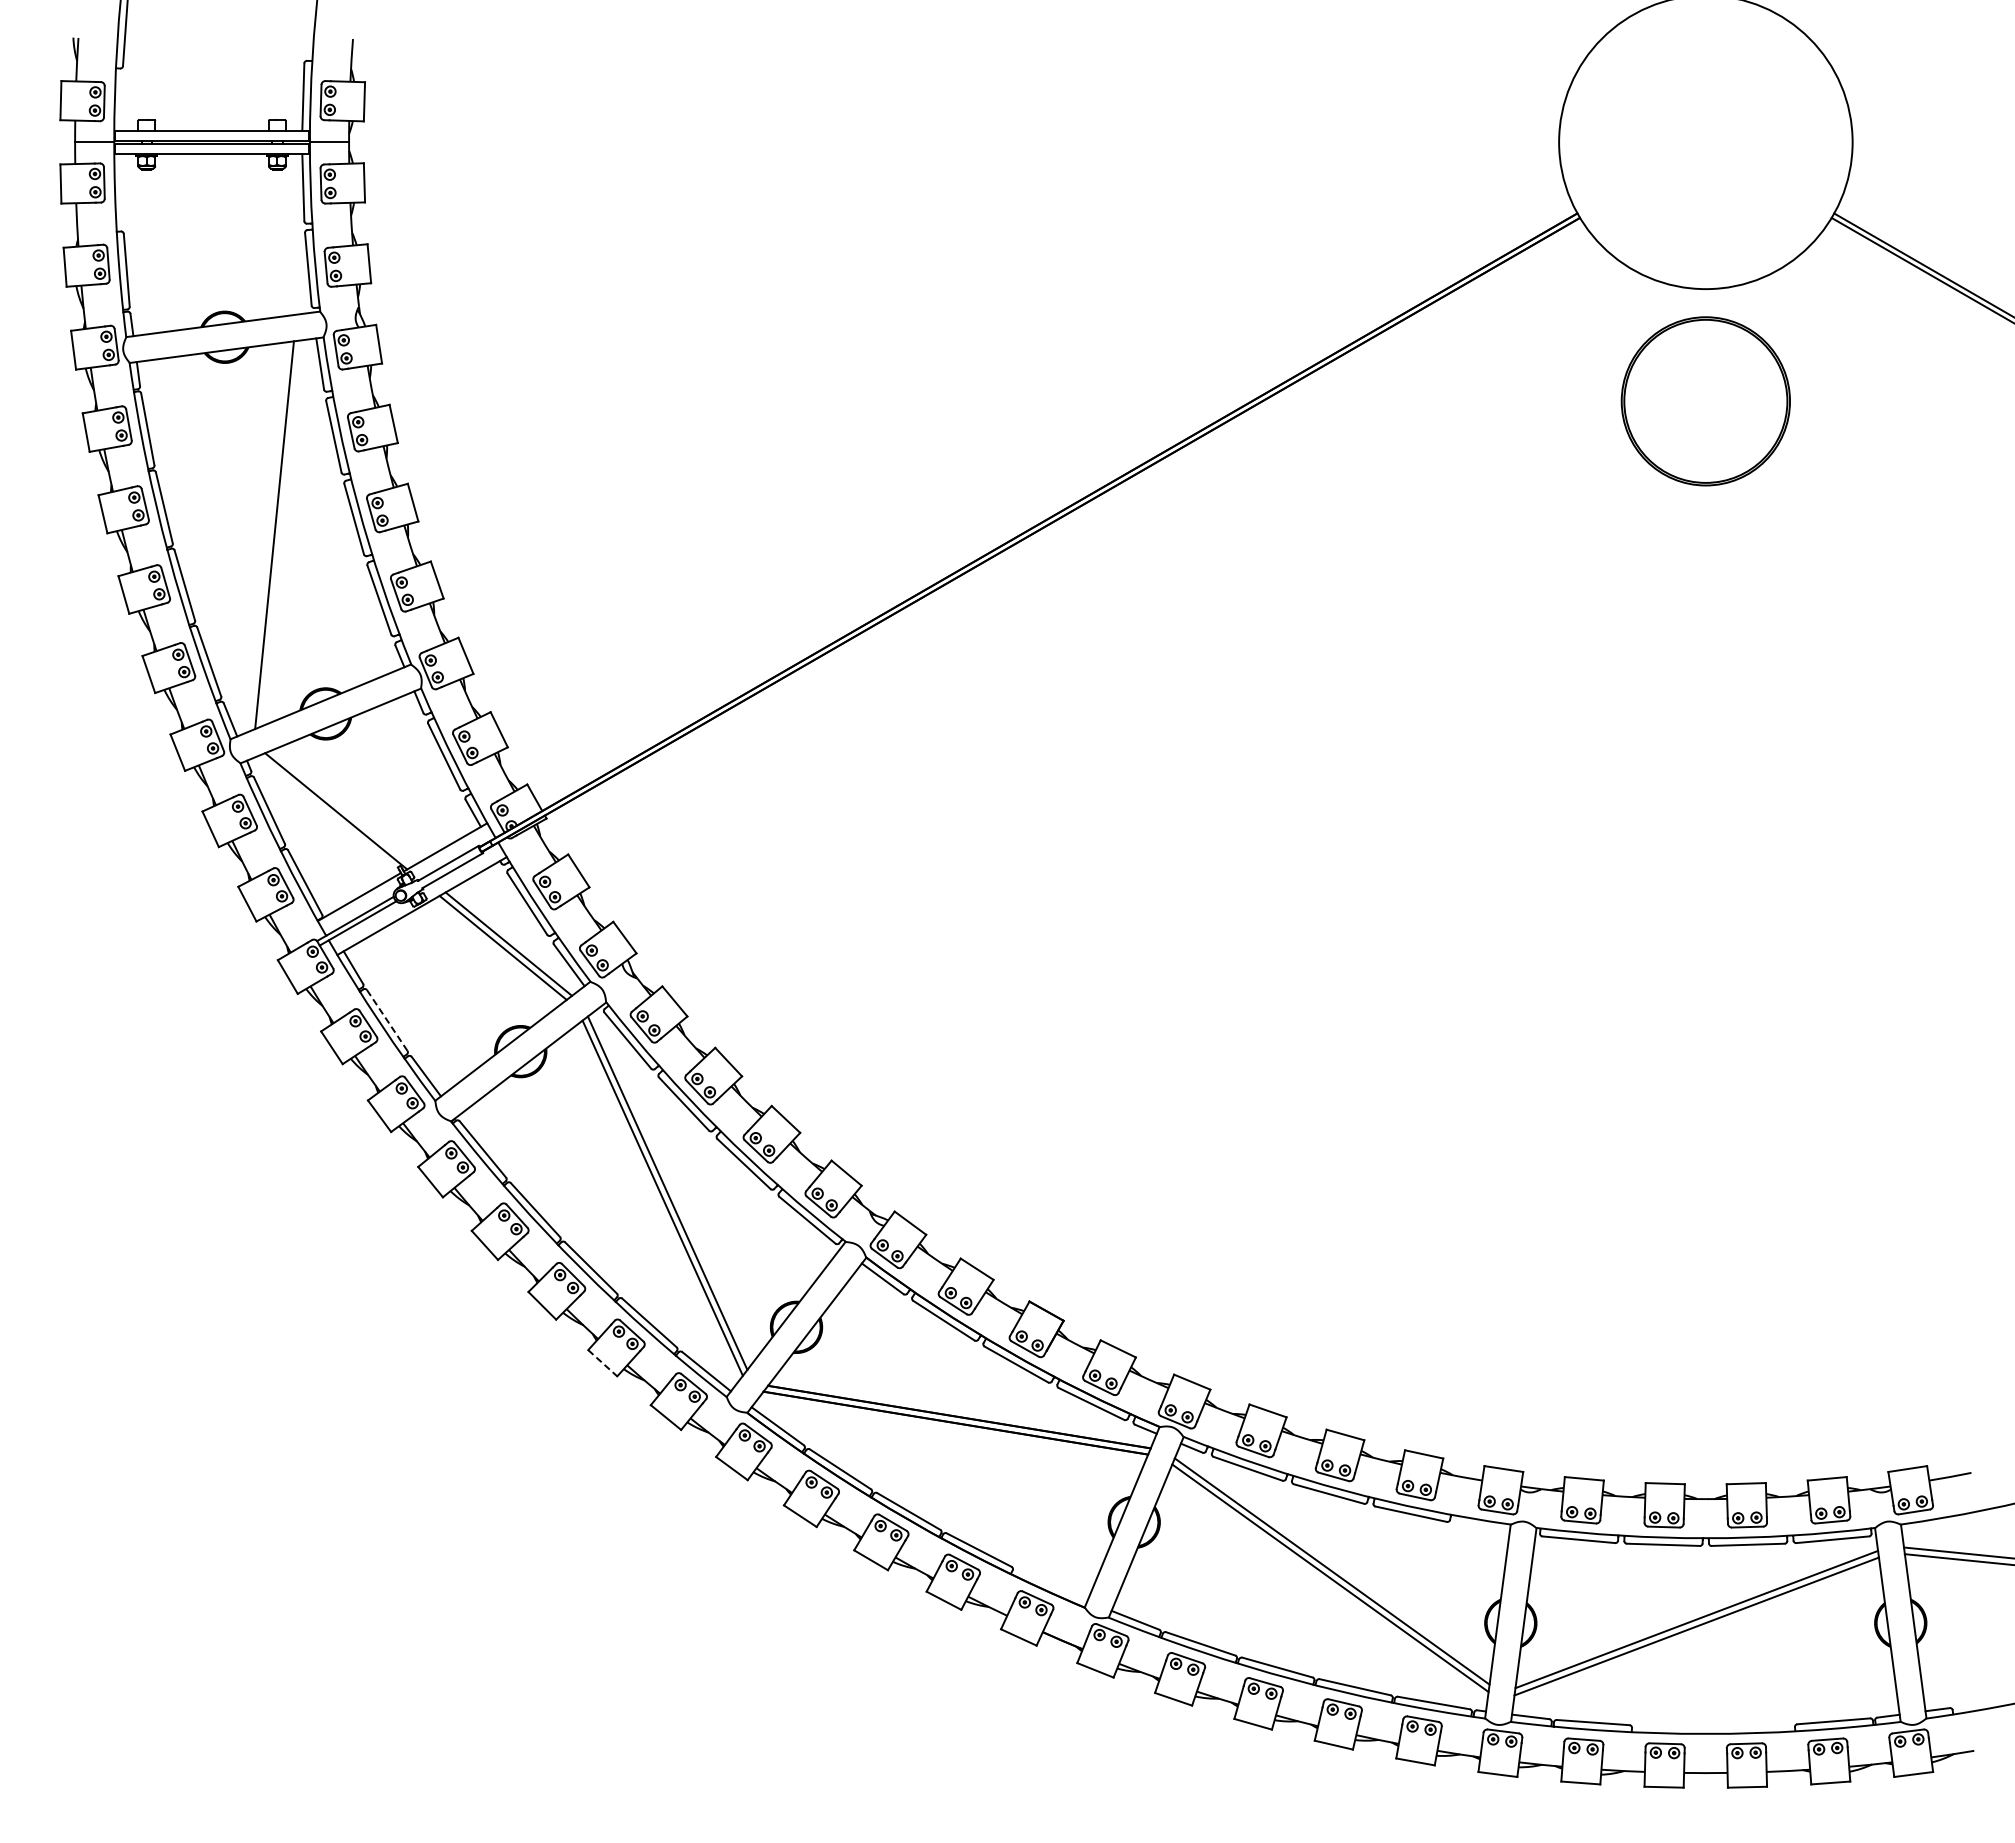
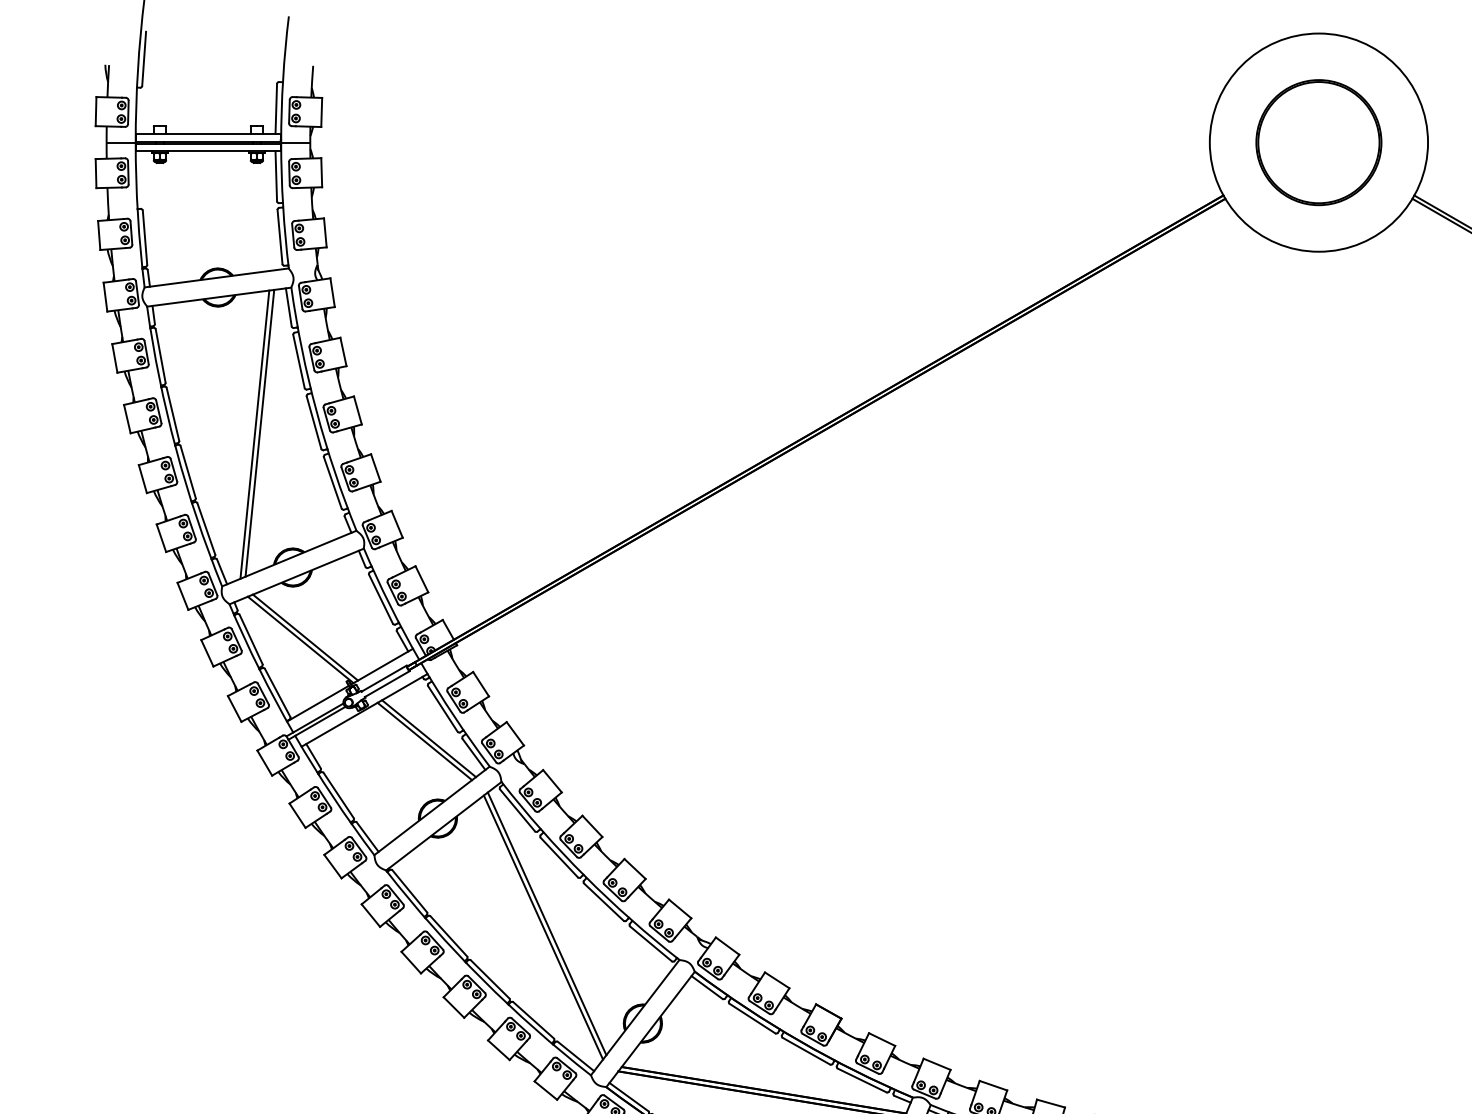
part: (1705, 401) -> (1318, 142), moved
line: (281, 533) -> (260, 433), added
line: (342, 807) -> (305, 637), added
line: (387, 1020) -> (338, 795), dashed -> solid
line: (602, 1363) -> (498, 1050), dashed -> solid

